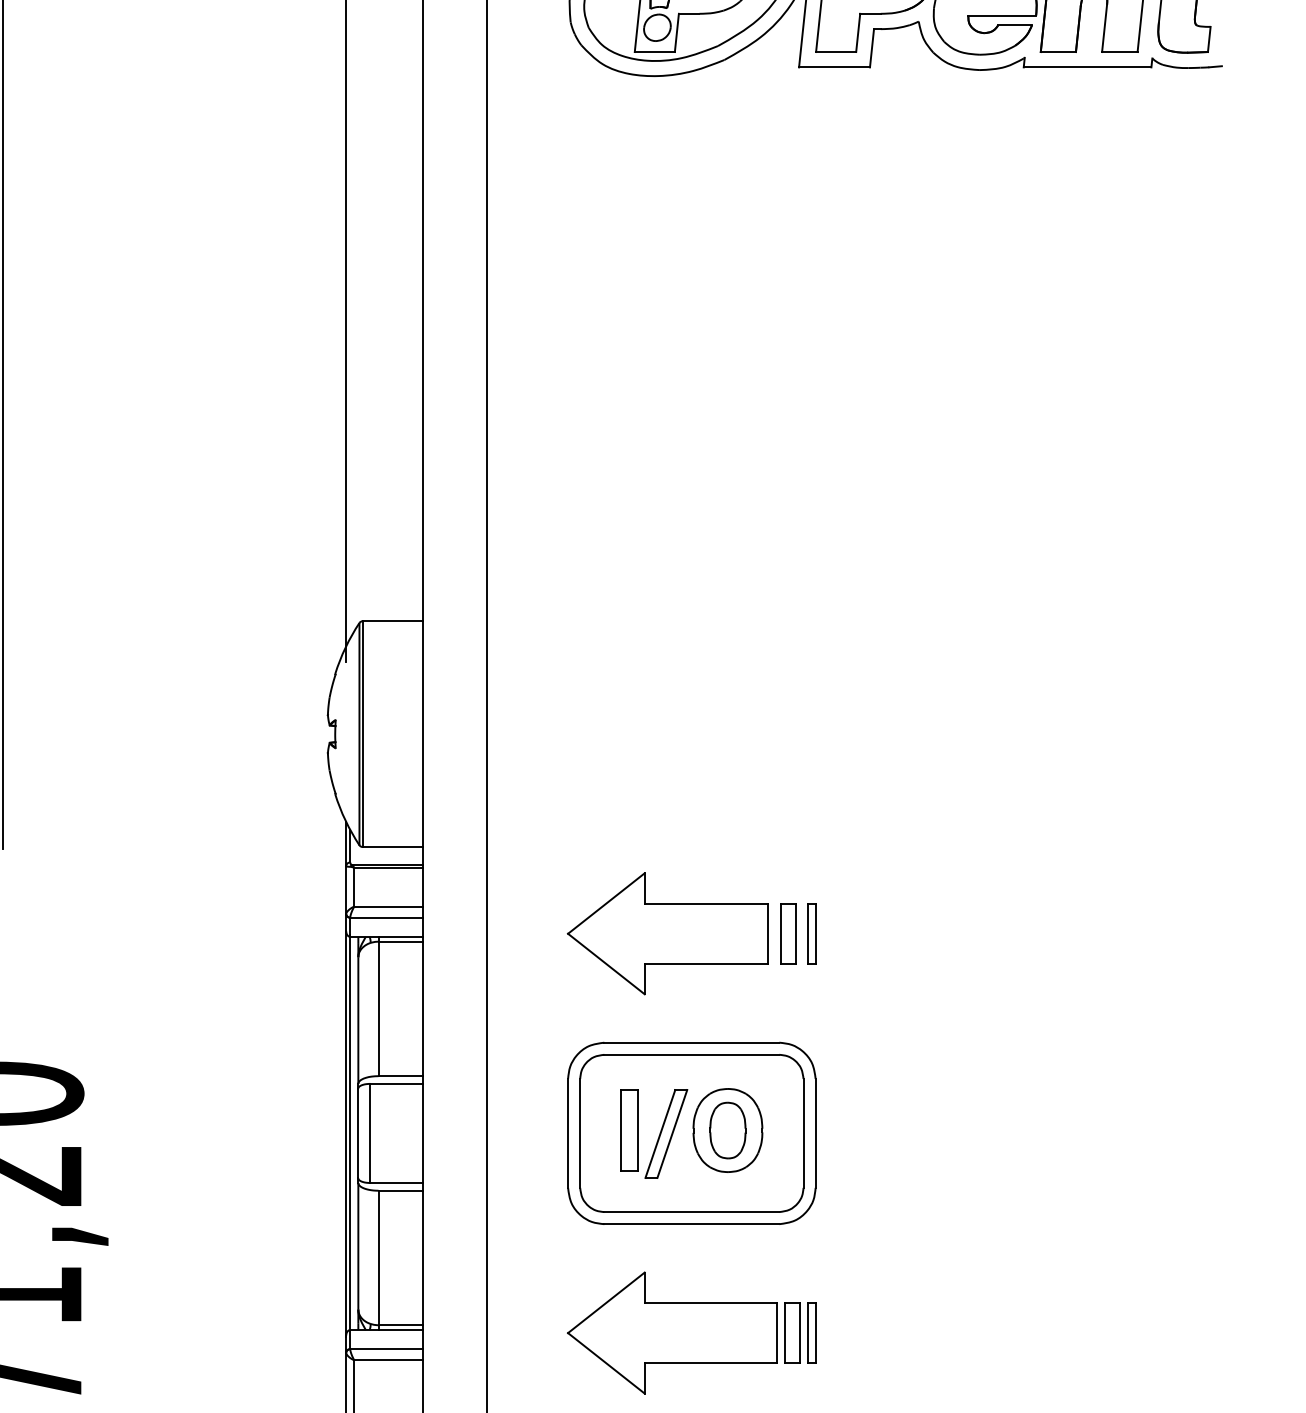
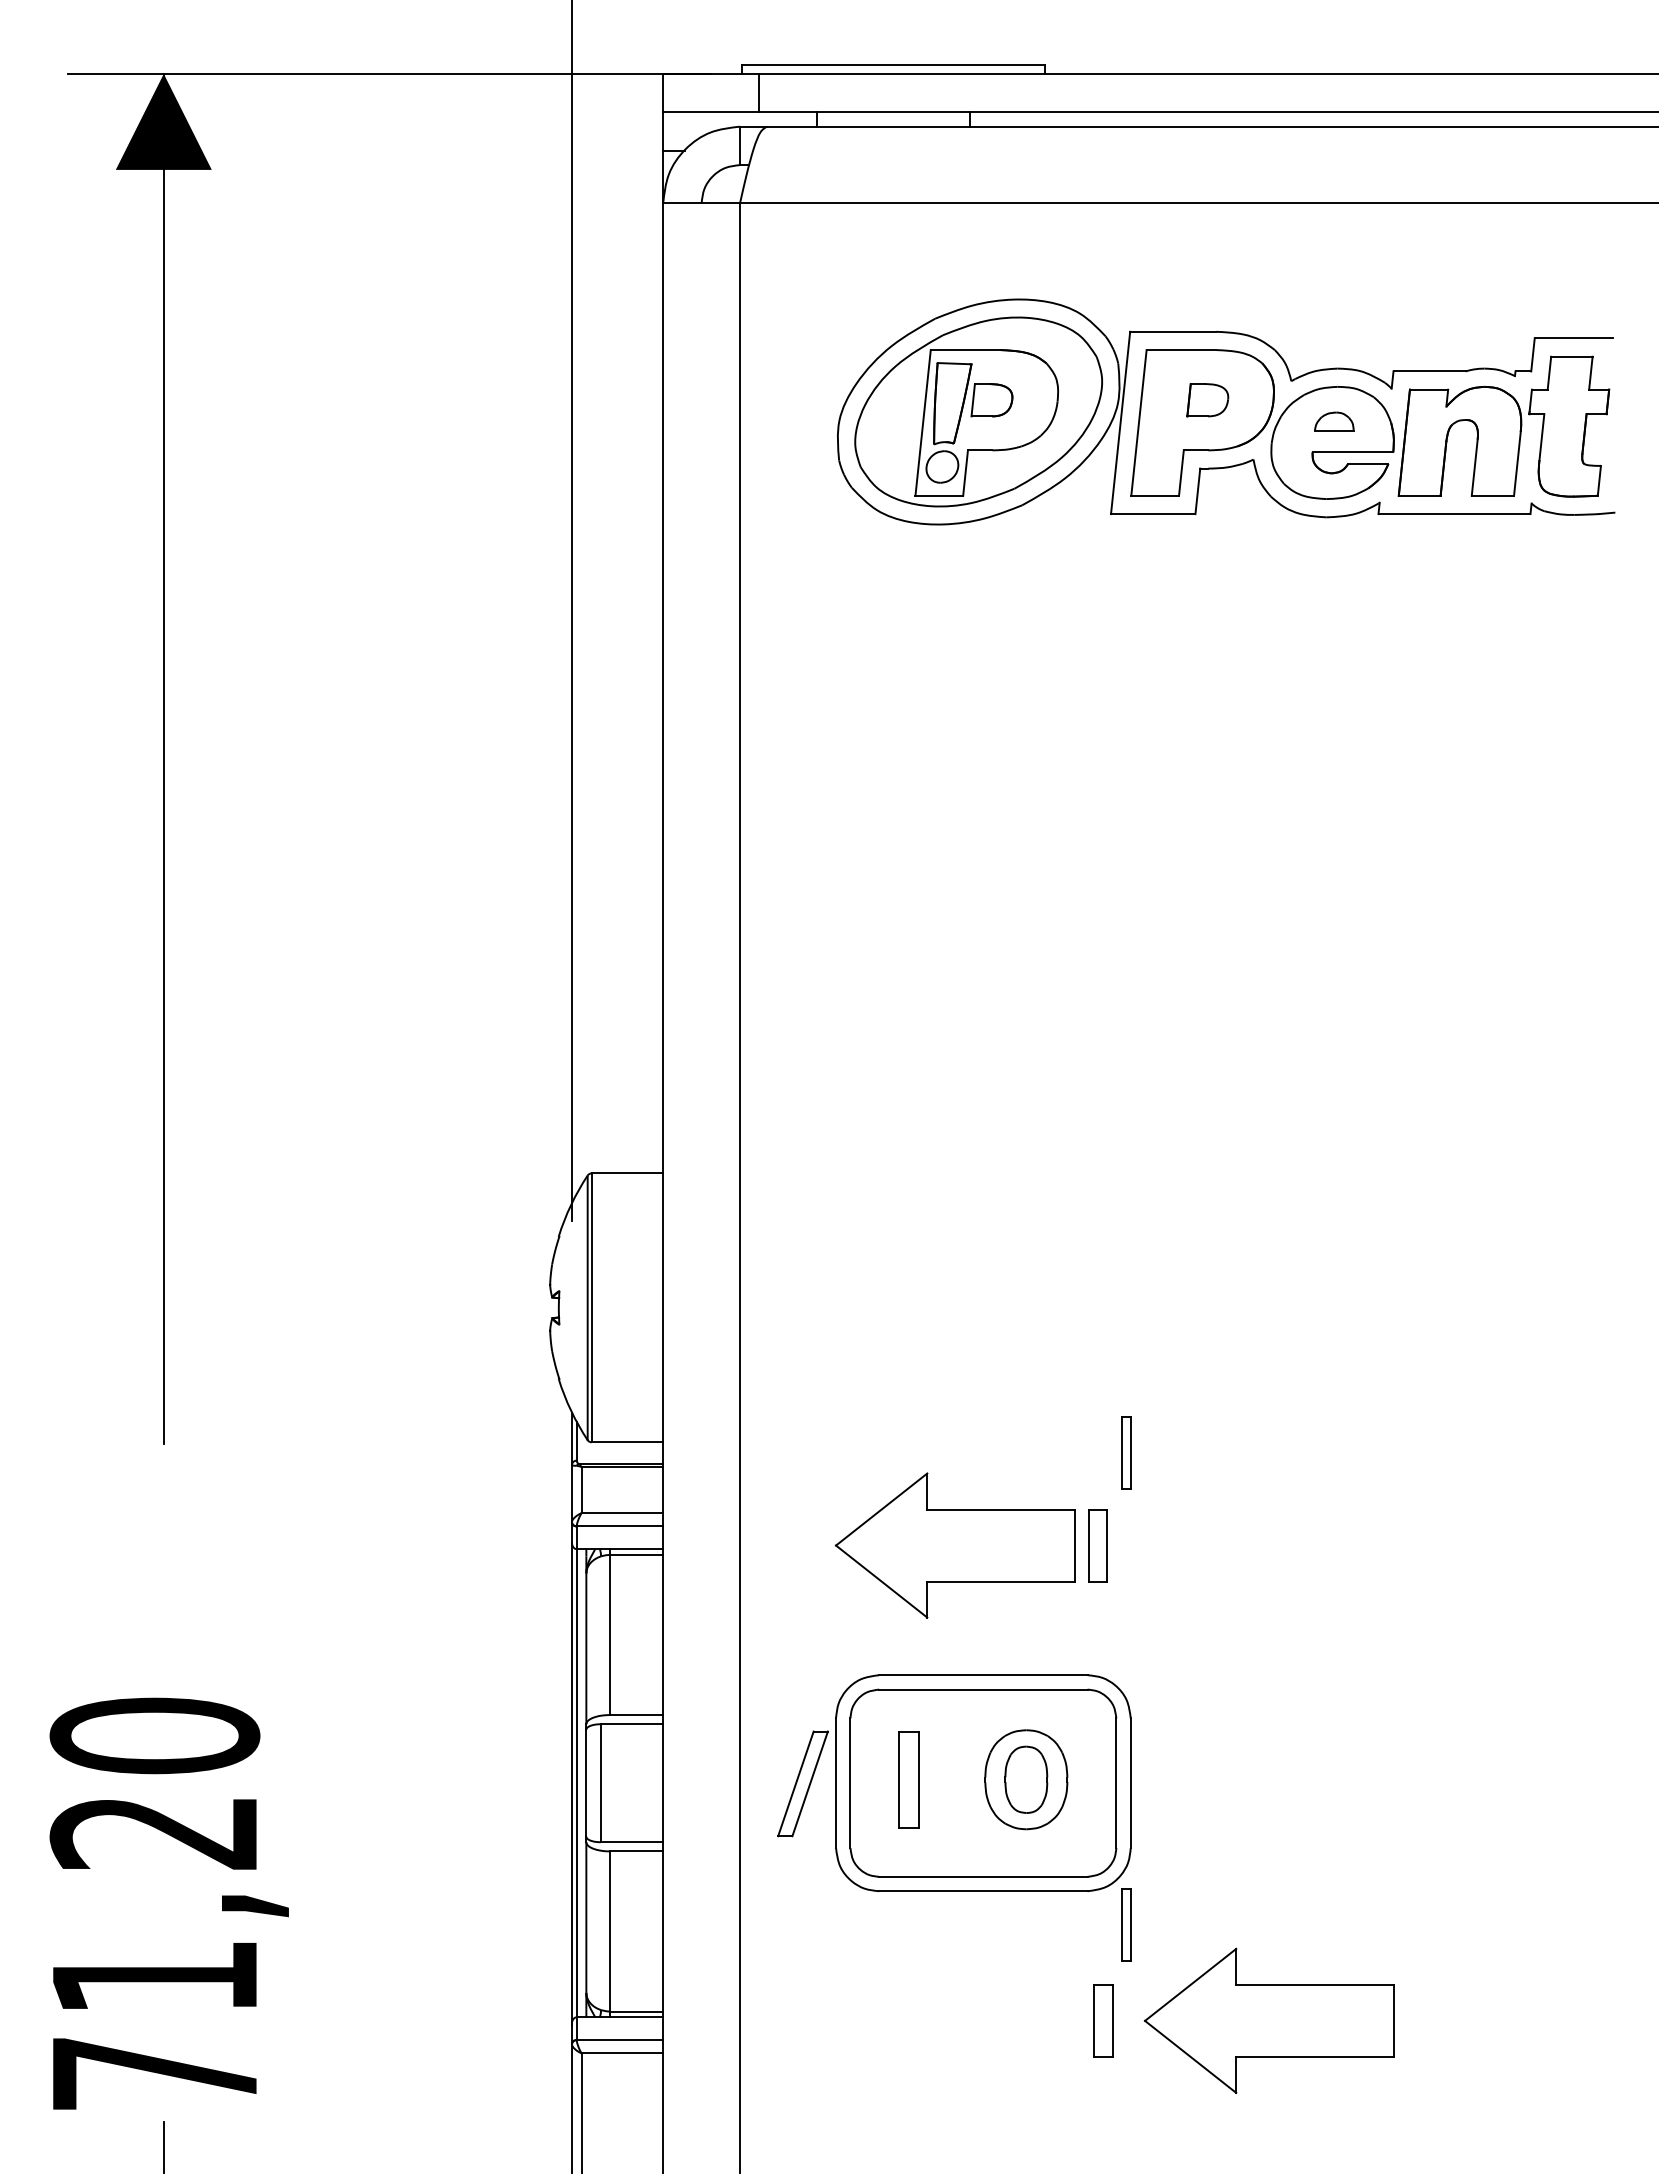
part: (812, 933) -> (1126, 1452), moved
part: (665, 1133) -> (802, 1783), moved
part: (671, 1332) -> (1268, 2020), moved
part: (812, 1332) -> (1126, 1924), moved

